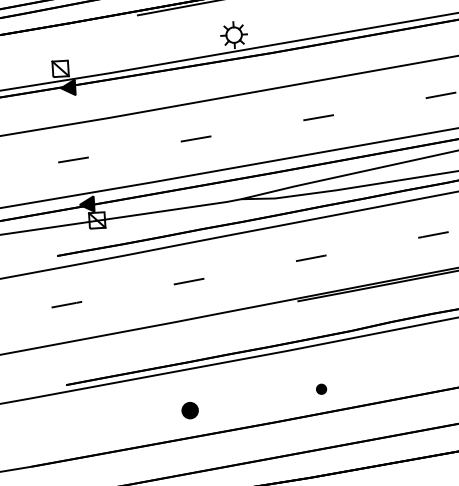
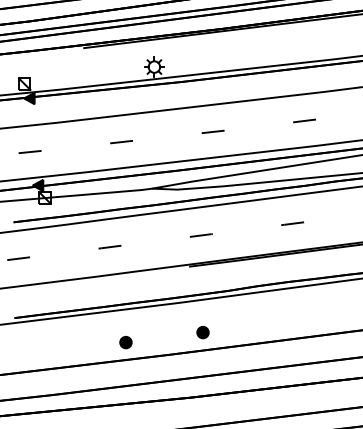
part: (320, 389) -> (202, 332), size x1.67
part: (189, 410) -> (125, 342), moved

